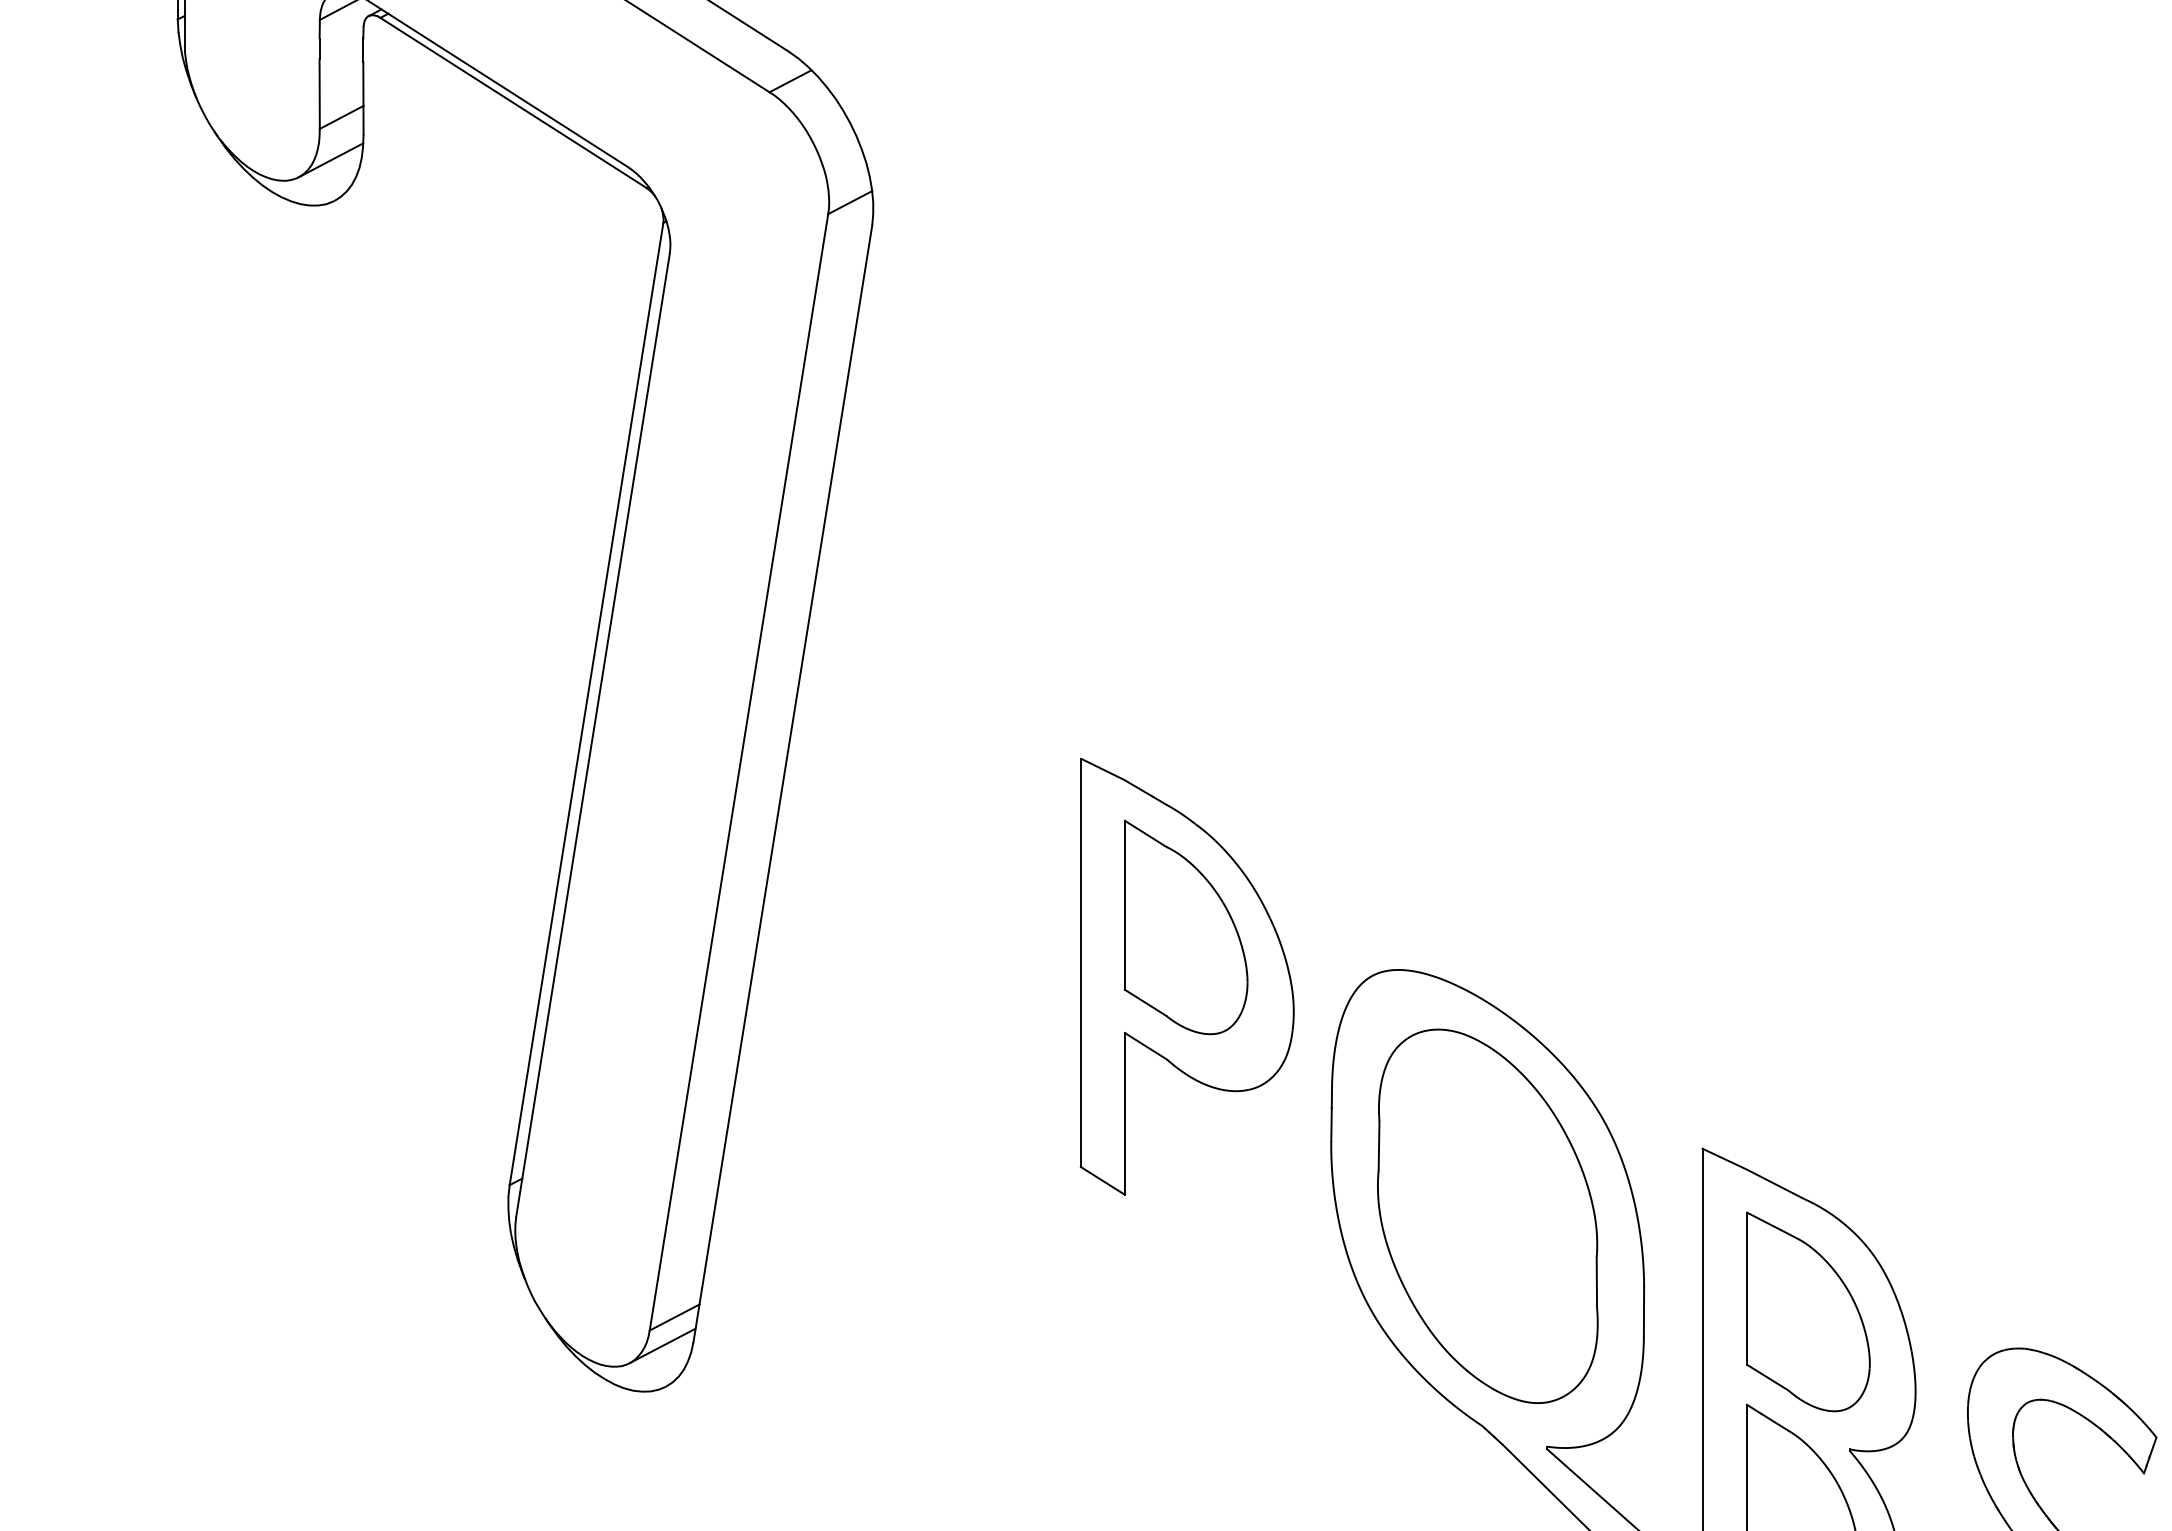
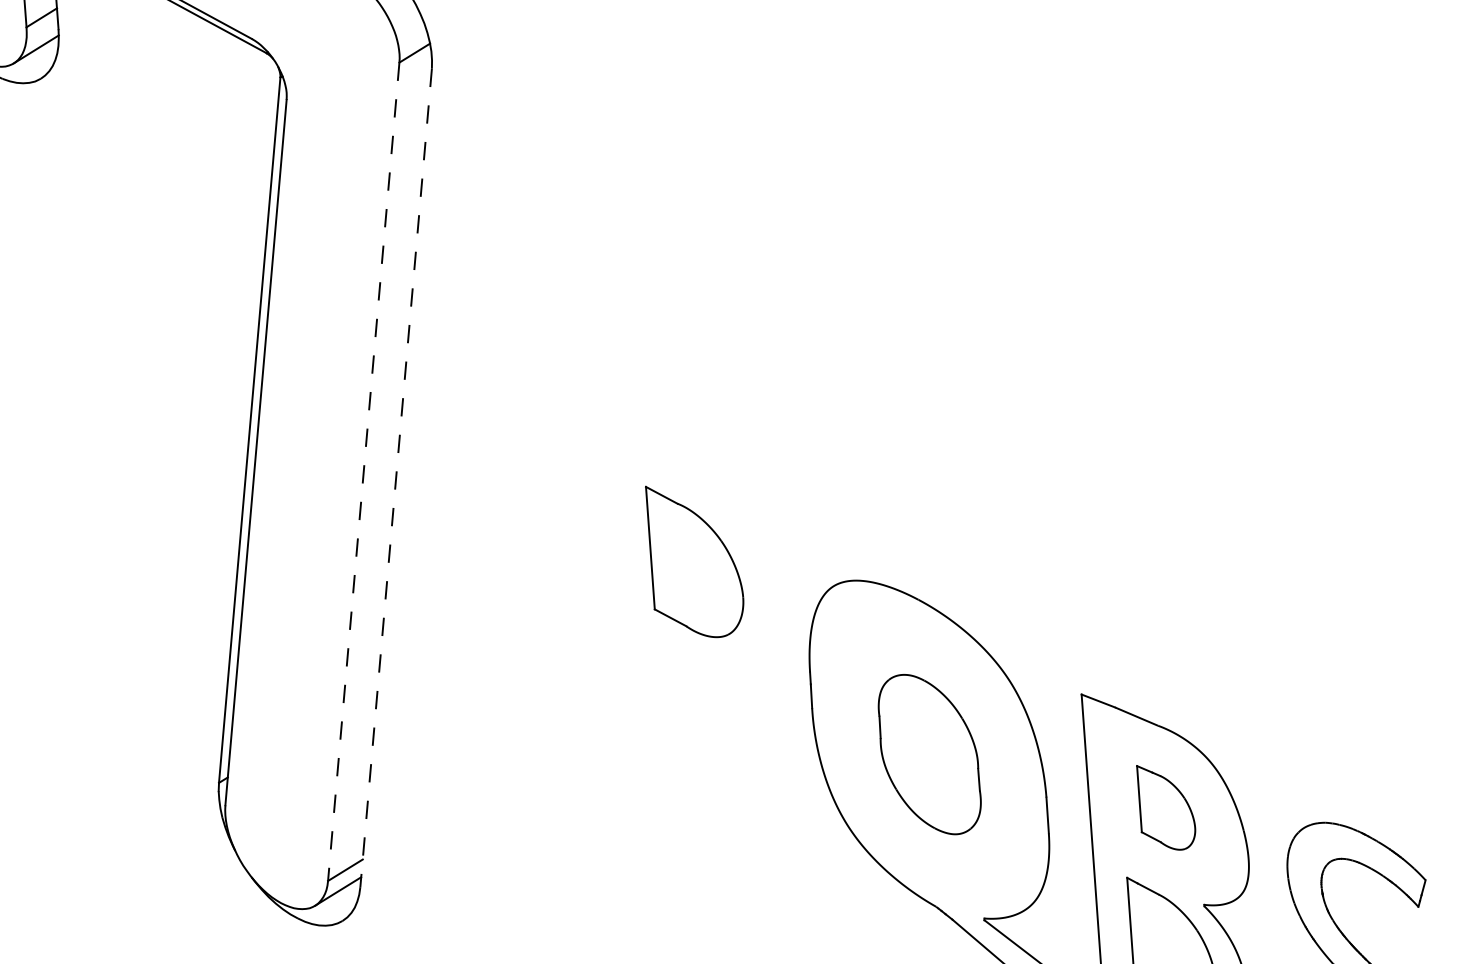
line: (738, 772) -> (363, 471), solid -> dashed
line: (782, 784) -> (395, 478), solid -> dashed
part: (1186, 976) -> (698, 596), removed
part: (1487, 1215) -> (929, 754), size x0.6
part: (1808, 1311) -> (1166, 807), size x0.6

